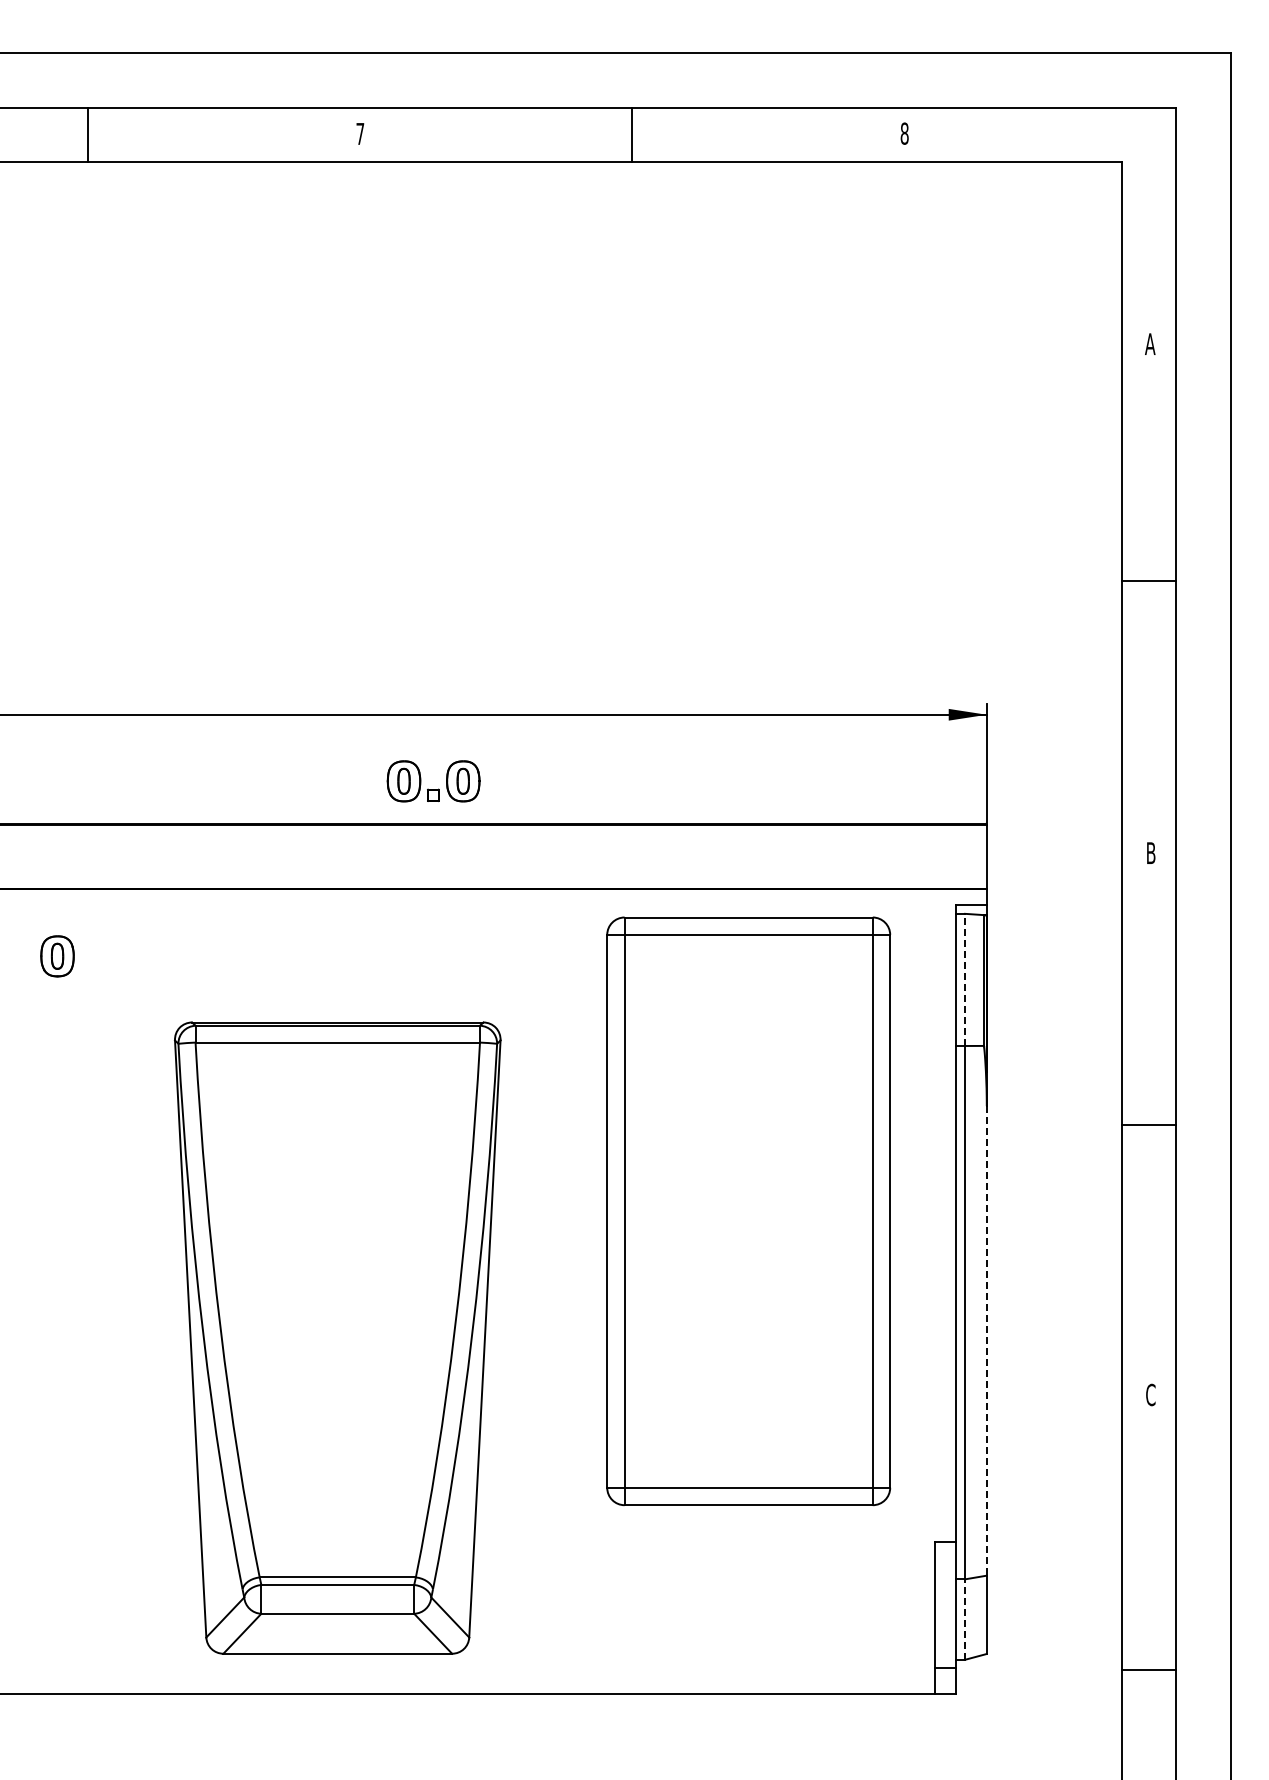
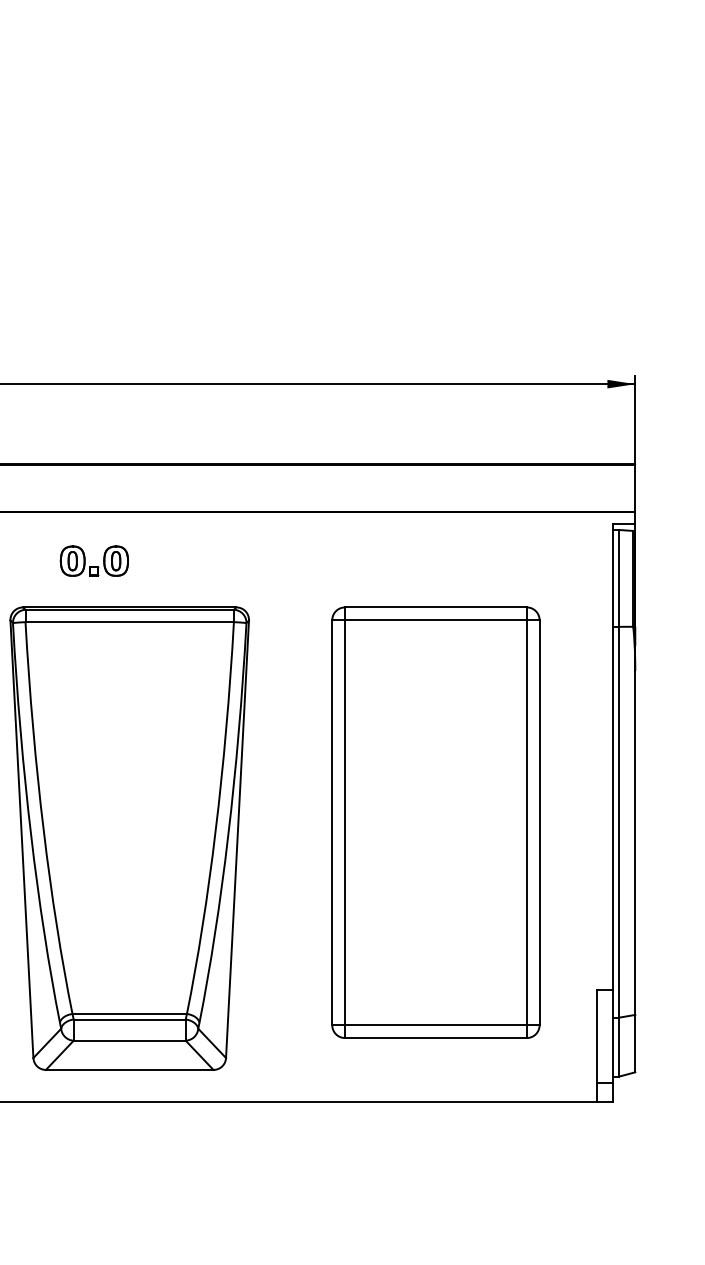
part: (433, 789) -> (94, 567), moved
line: (965, 979) -> (619, 578), dashed -> solid
part: (748, 1211) -> (435, 822), moved
part: (337, 1337) -> (129, 838), moved
line: (986, 1340) -> (635, 842), dashed -> solid
line: (965, 1619) -> (619, 1047), dashed -> solid

